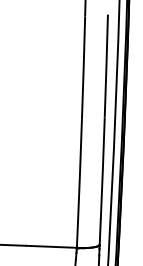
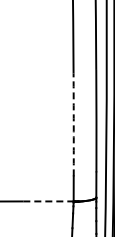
arc: (80, 171) -> (74, 125), solid -> dashed
line: (52, 246) -> (49, 201), solid -> dashed

